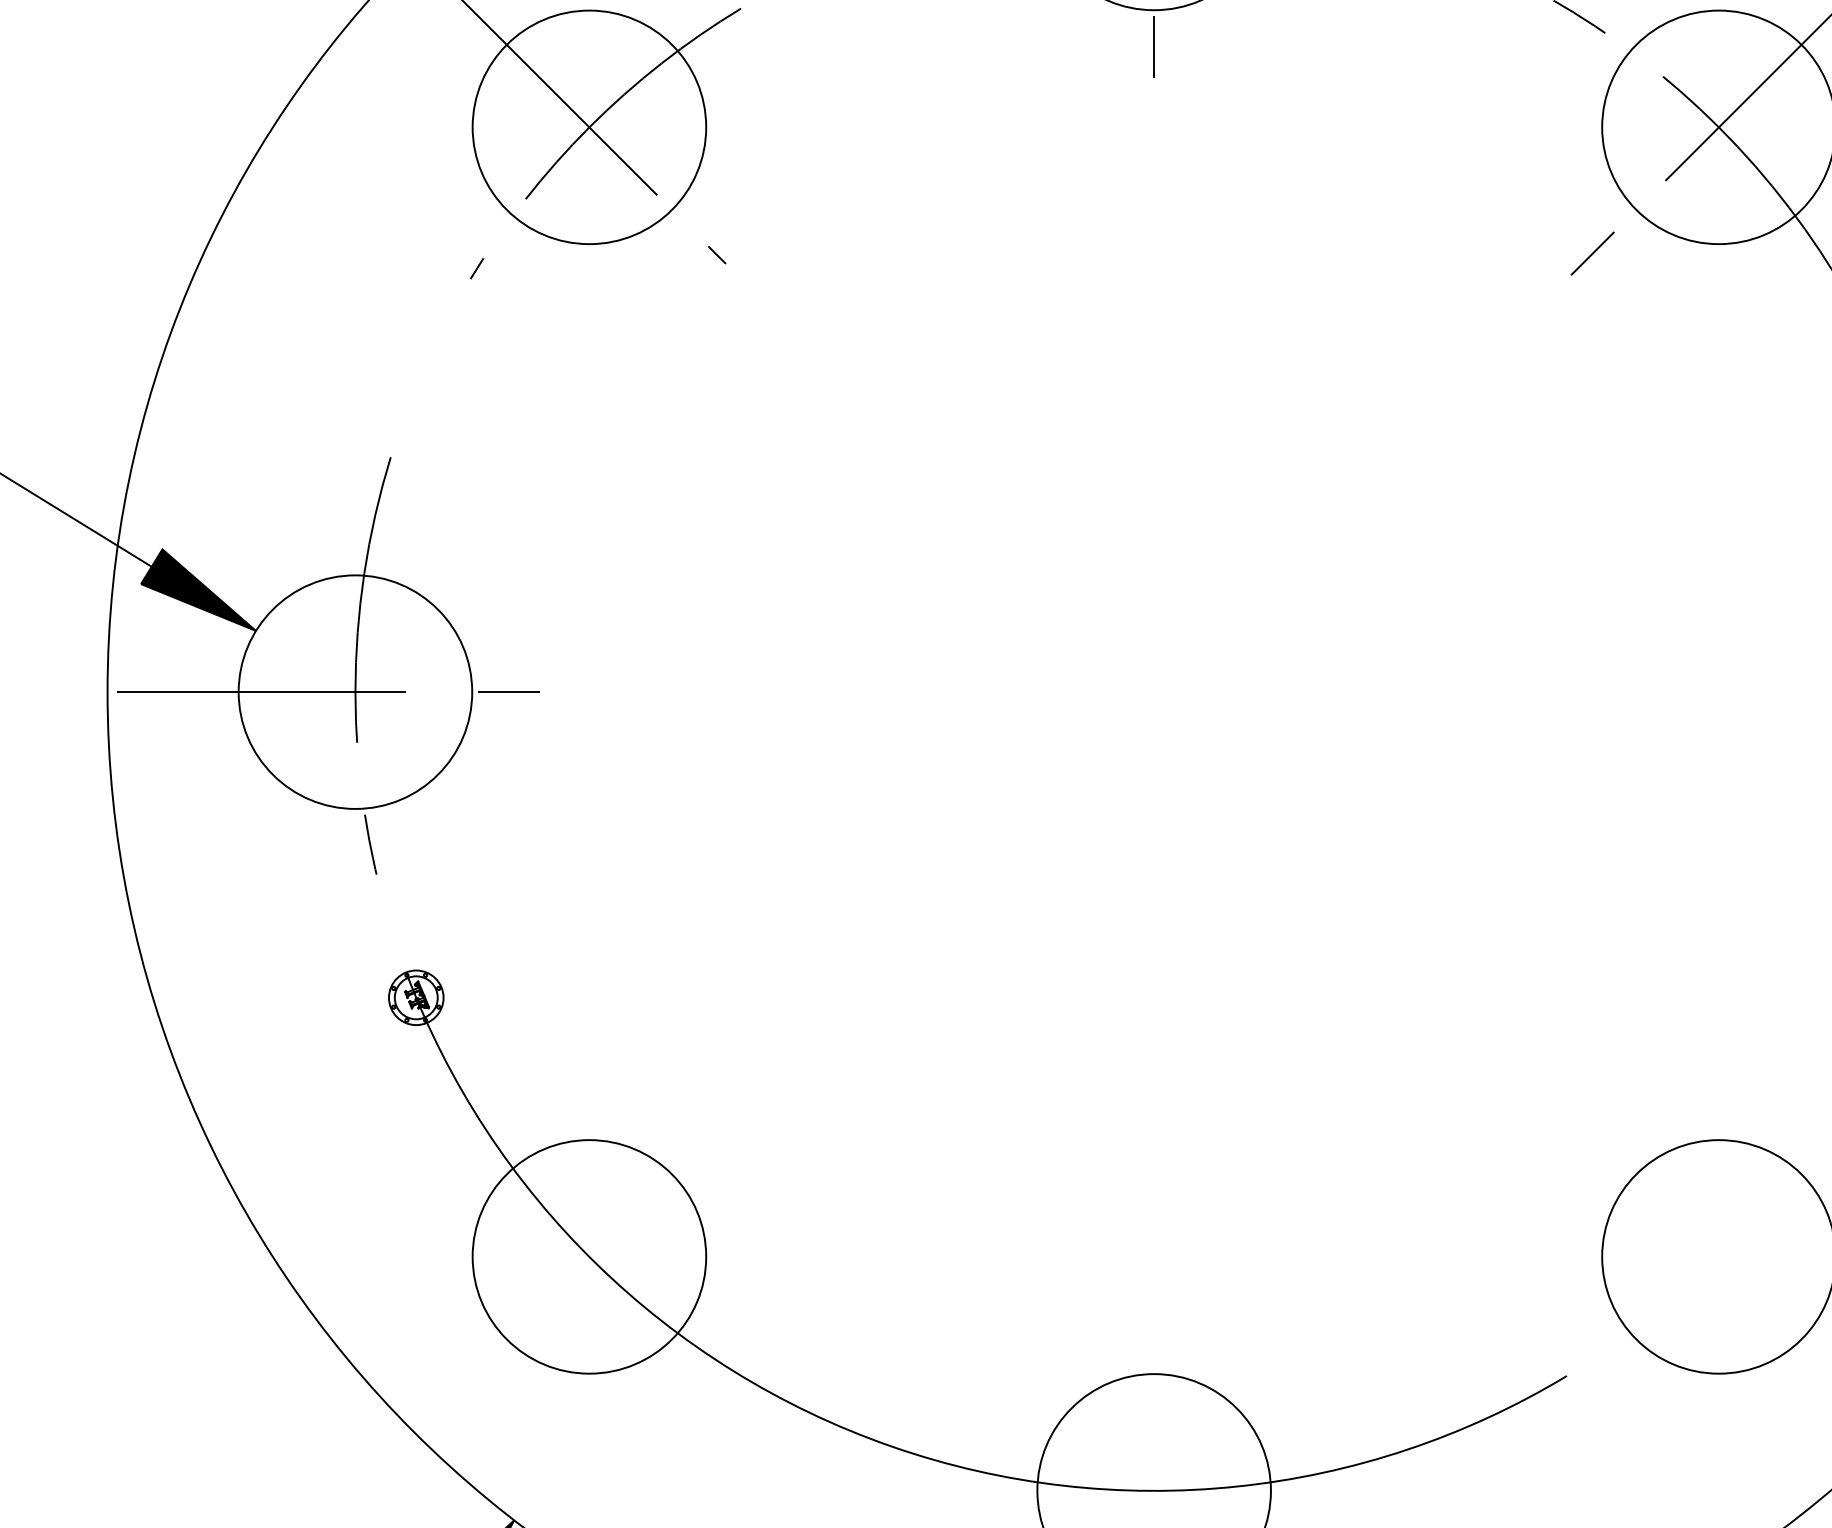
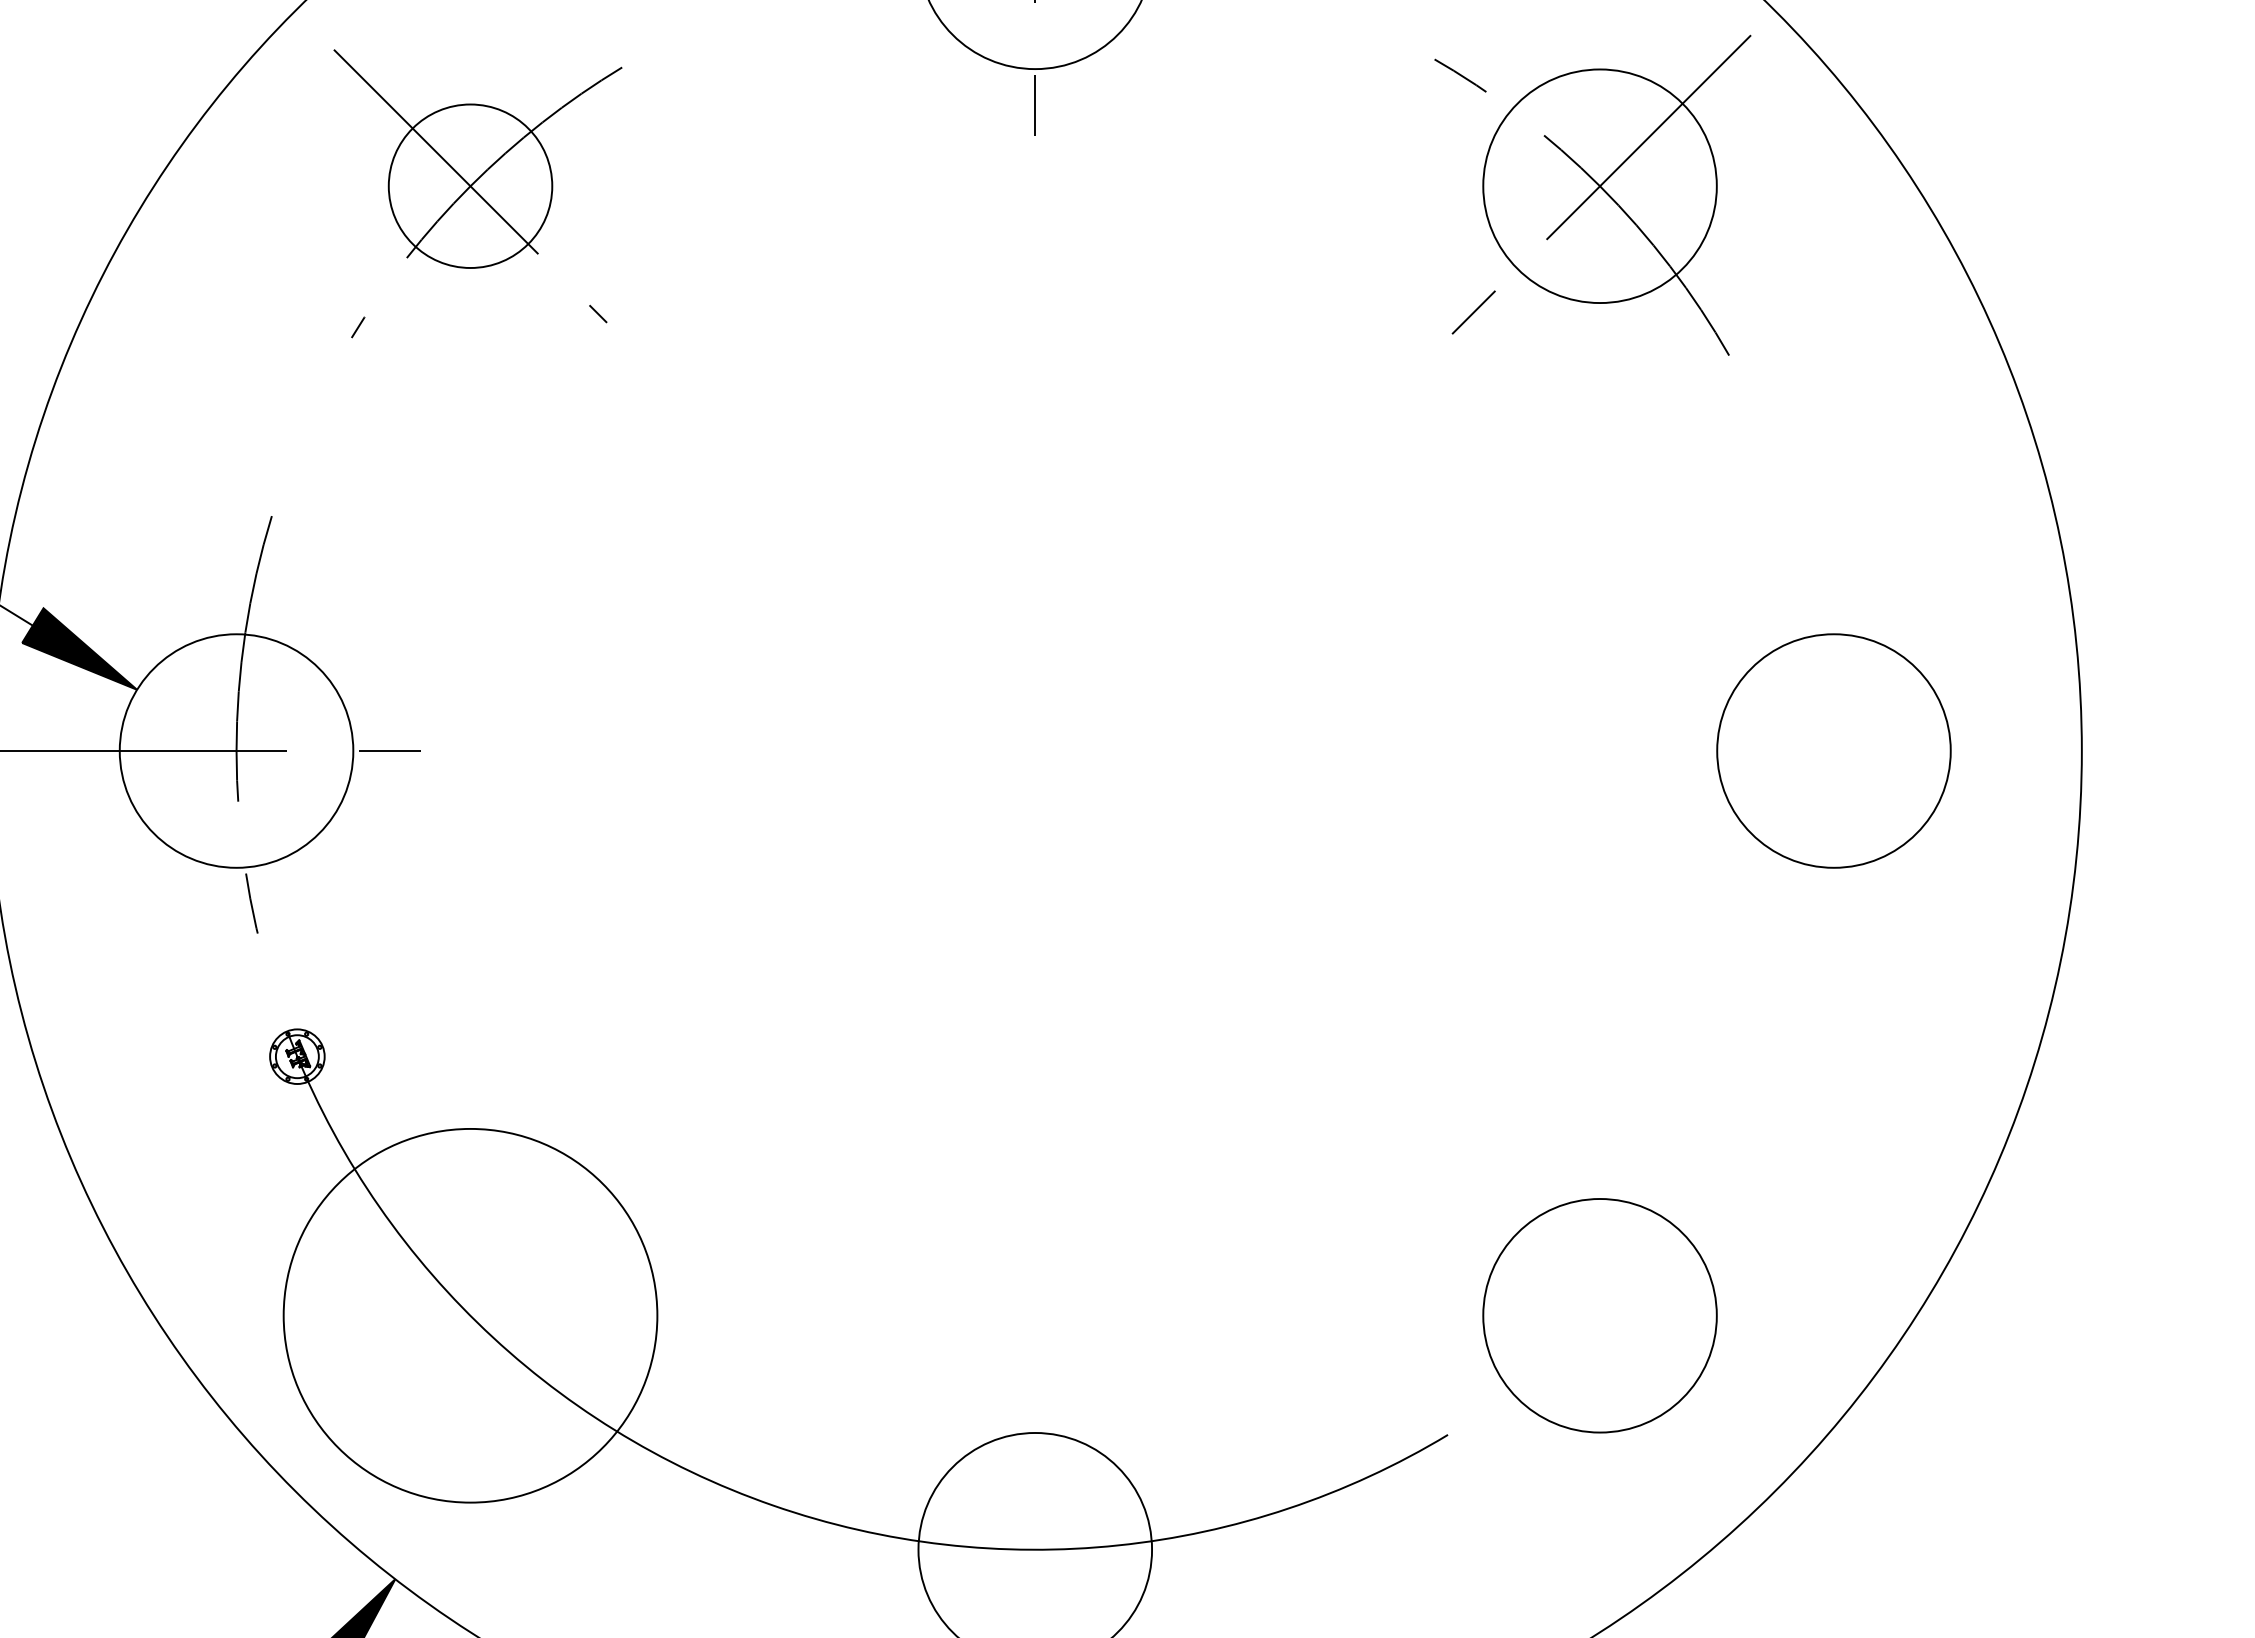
circle: (589, 127) -> (470, 186), size x0.7
circle: (589, 1256) -> (470, 1315), size x1.6

